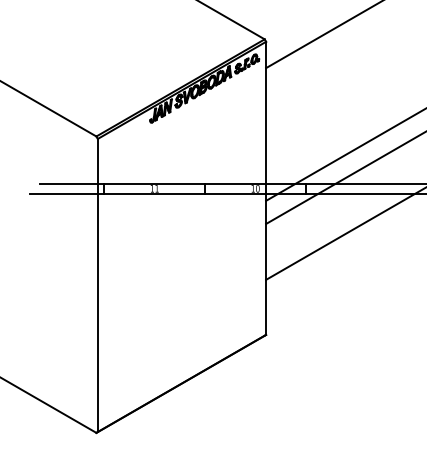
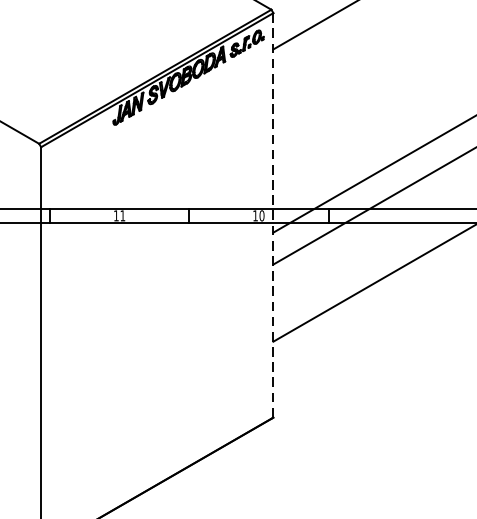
line: (266, 188) -> (273, 215), solid -> dashed

